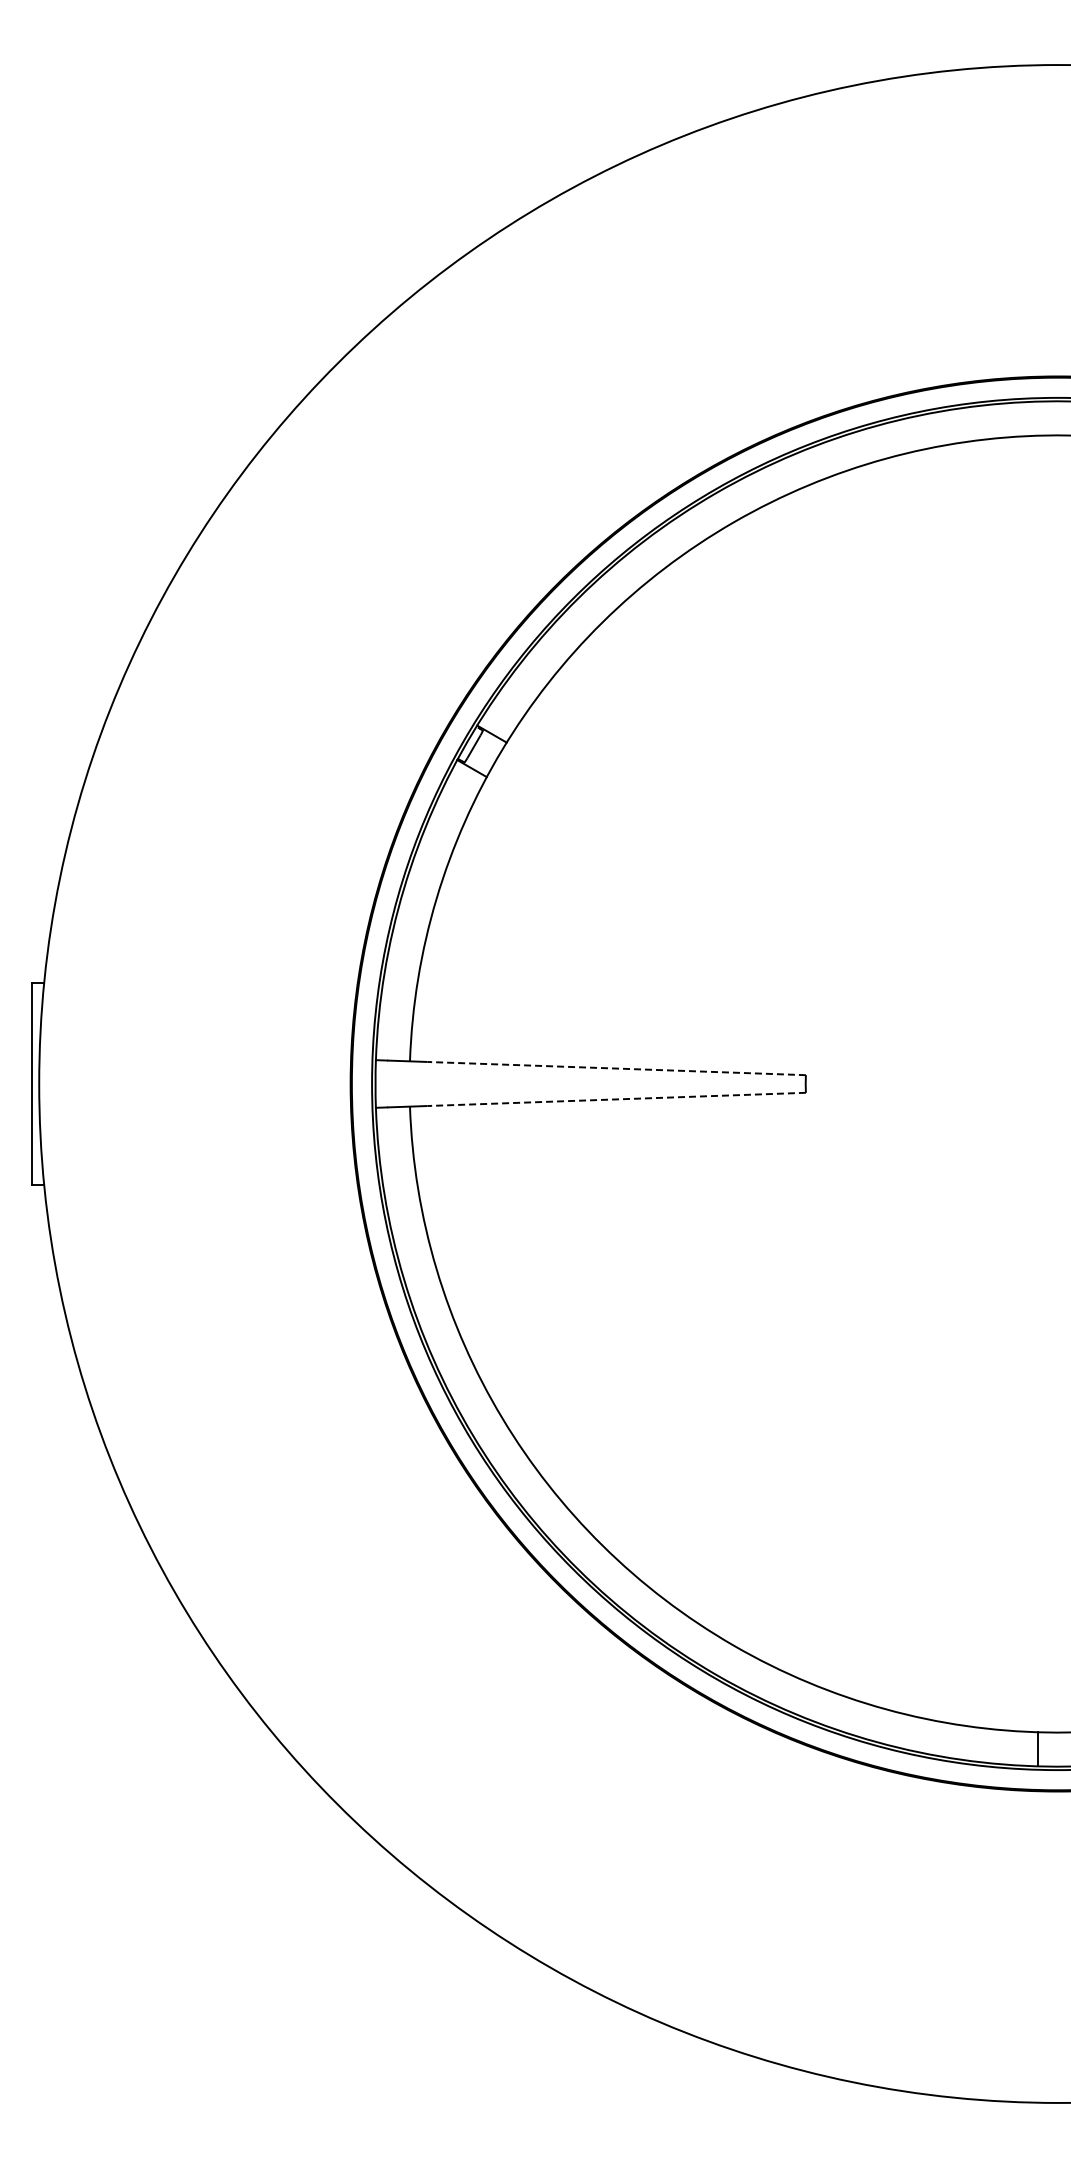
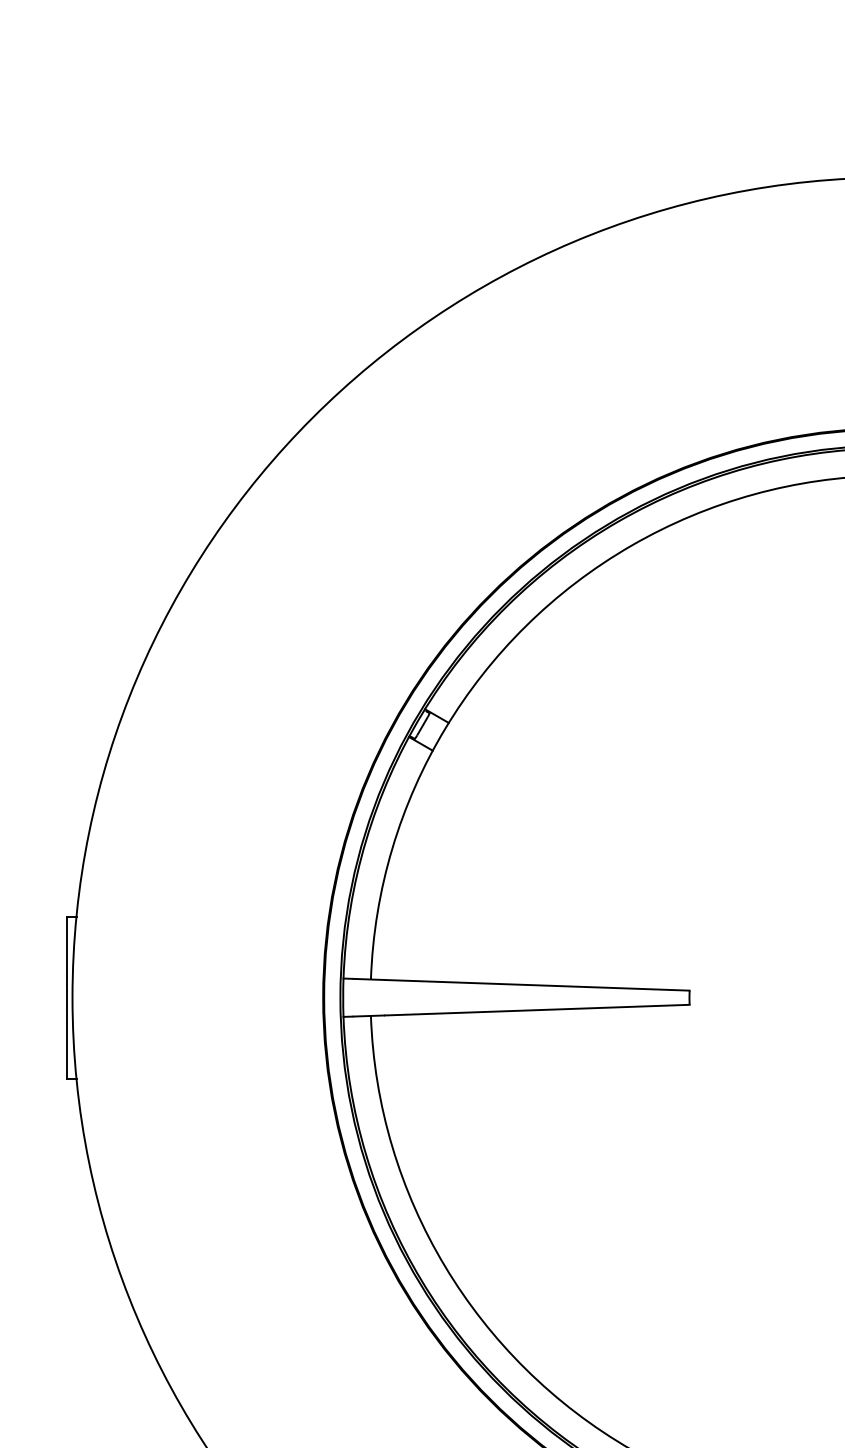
line: (616, 1068) -> (537, 985), dashed -> solid
line: (616, 1099) -> (537, 1010), dashed -> solid

